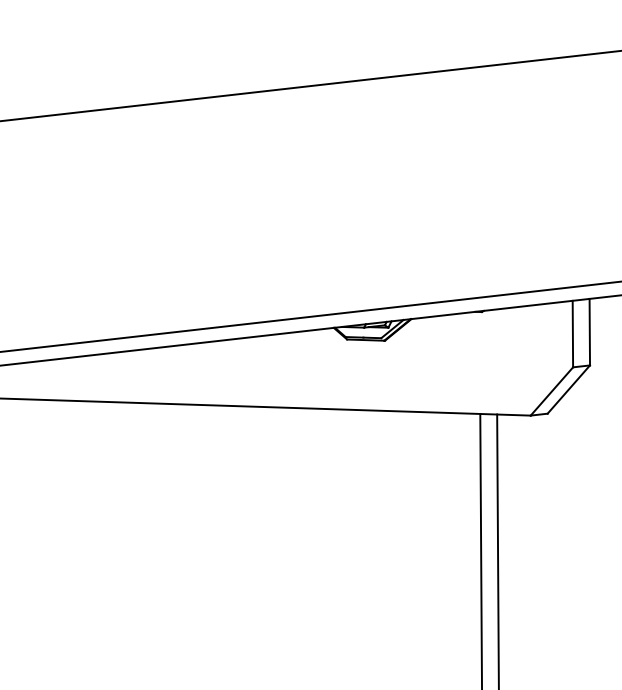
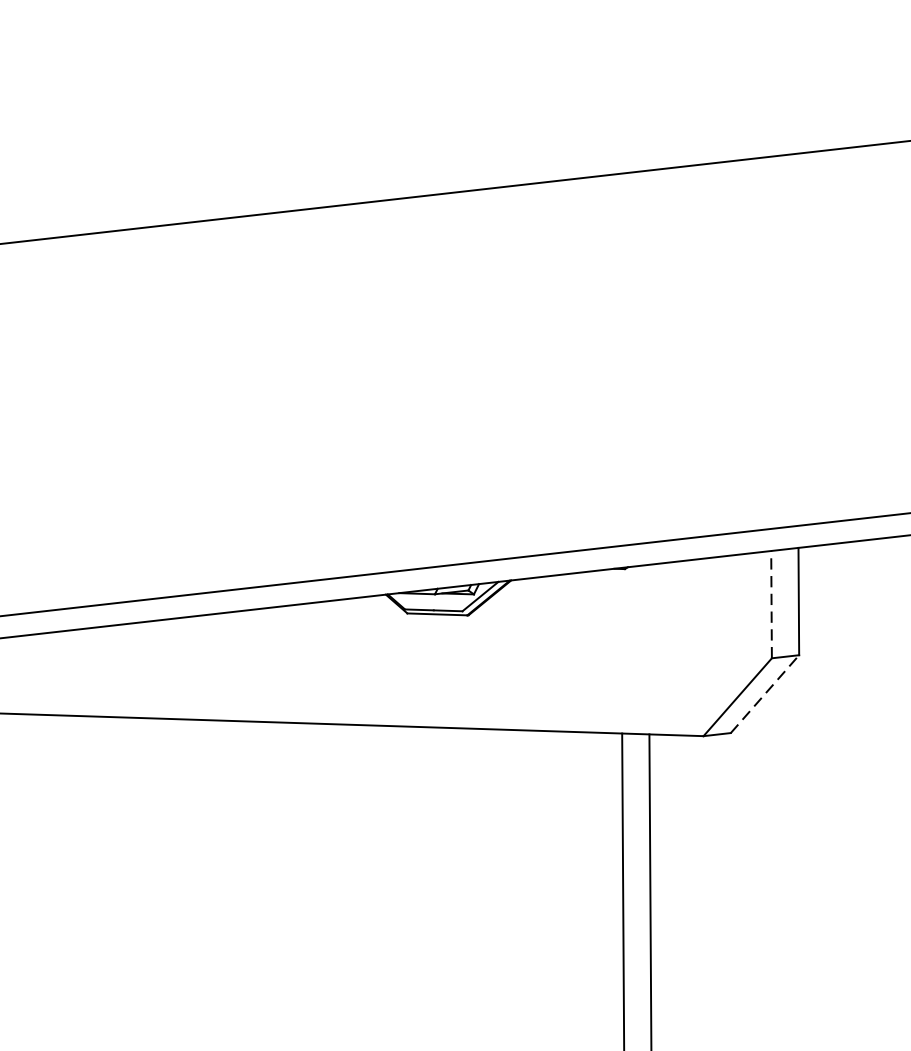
line: (572, 333) -> (770, 603), solid -> dashed
line: (569, 389) -> (766, 694), solid -> dashed

